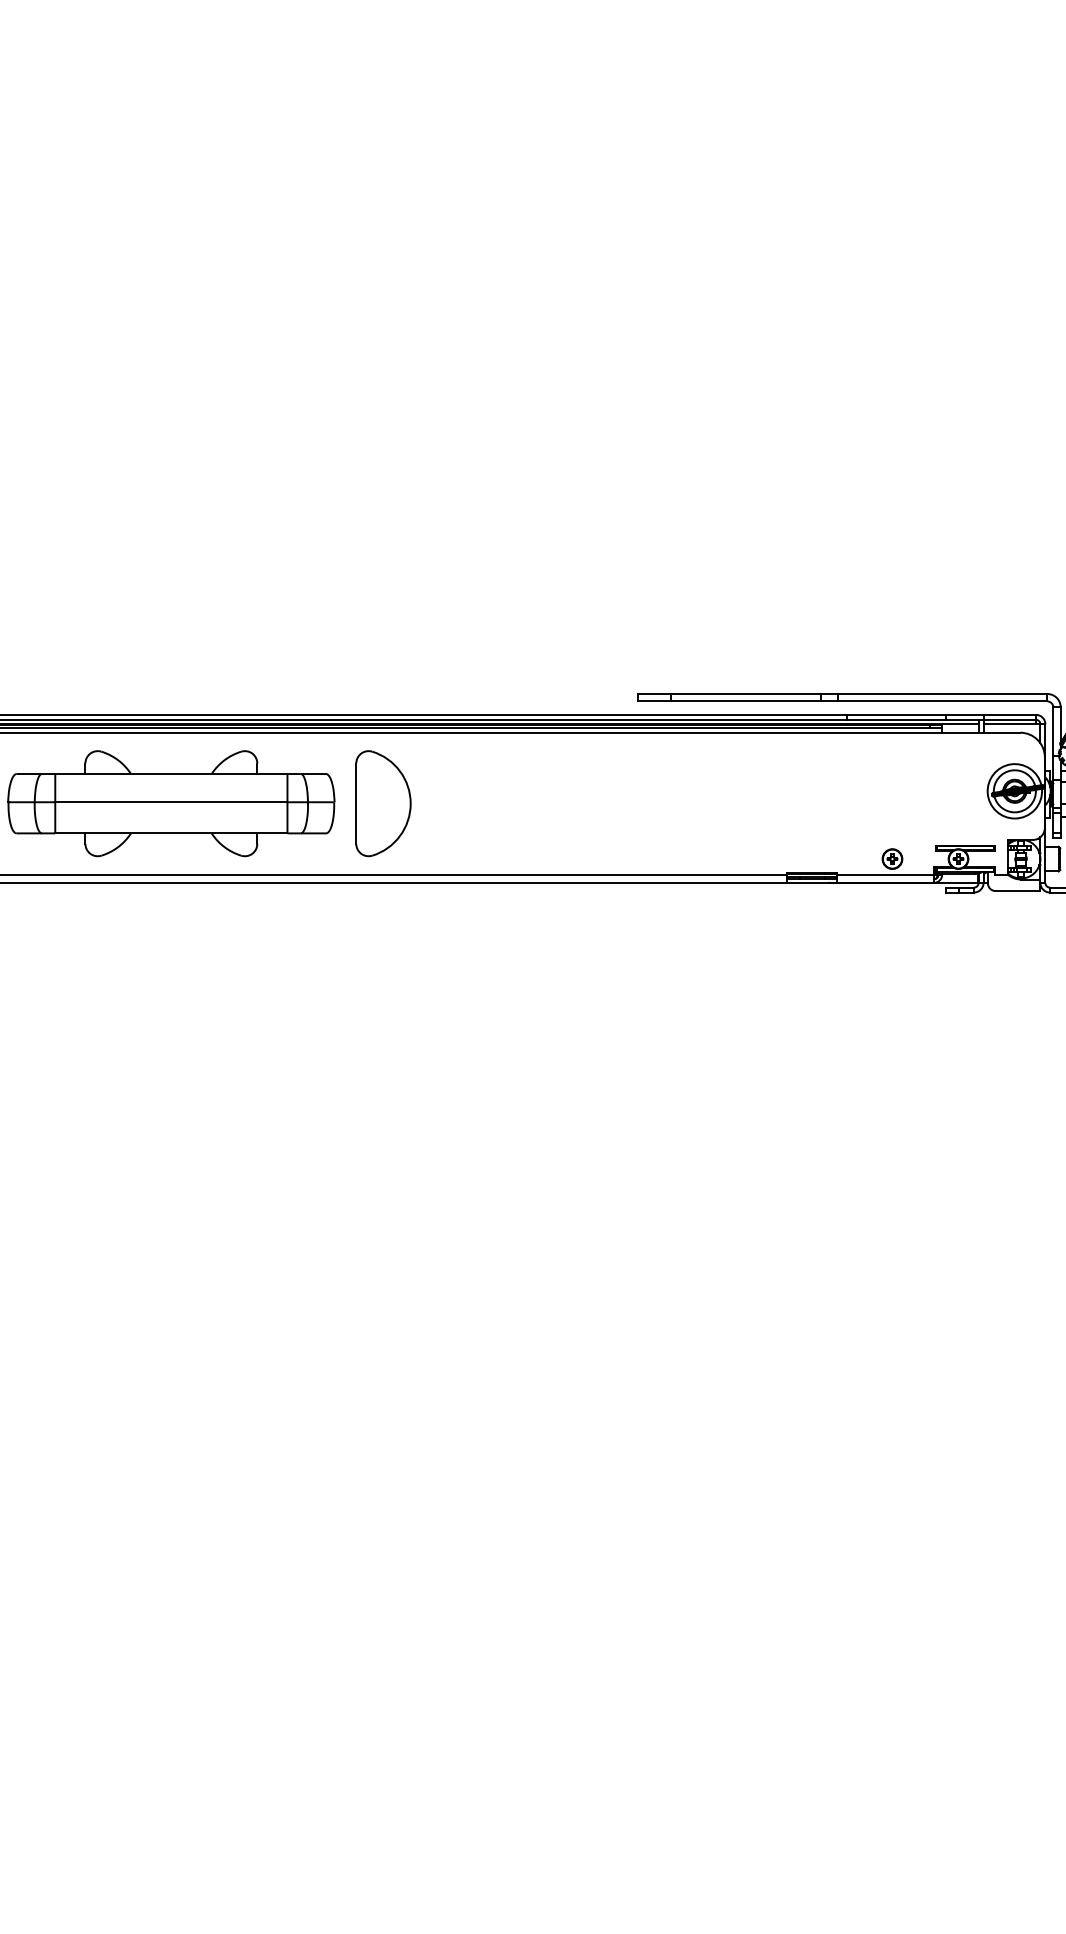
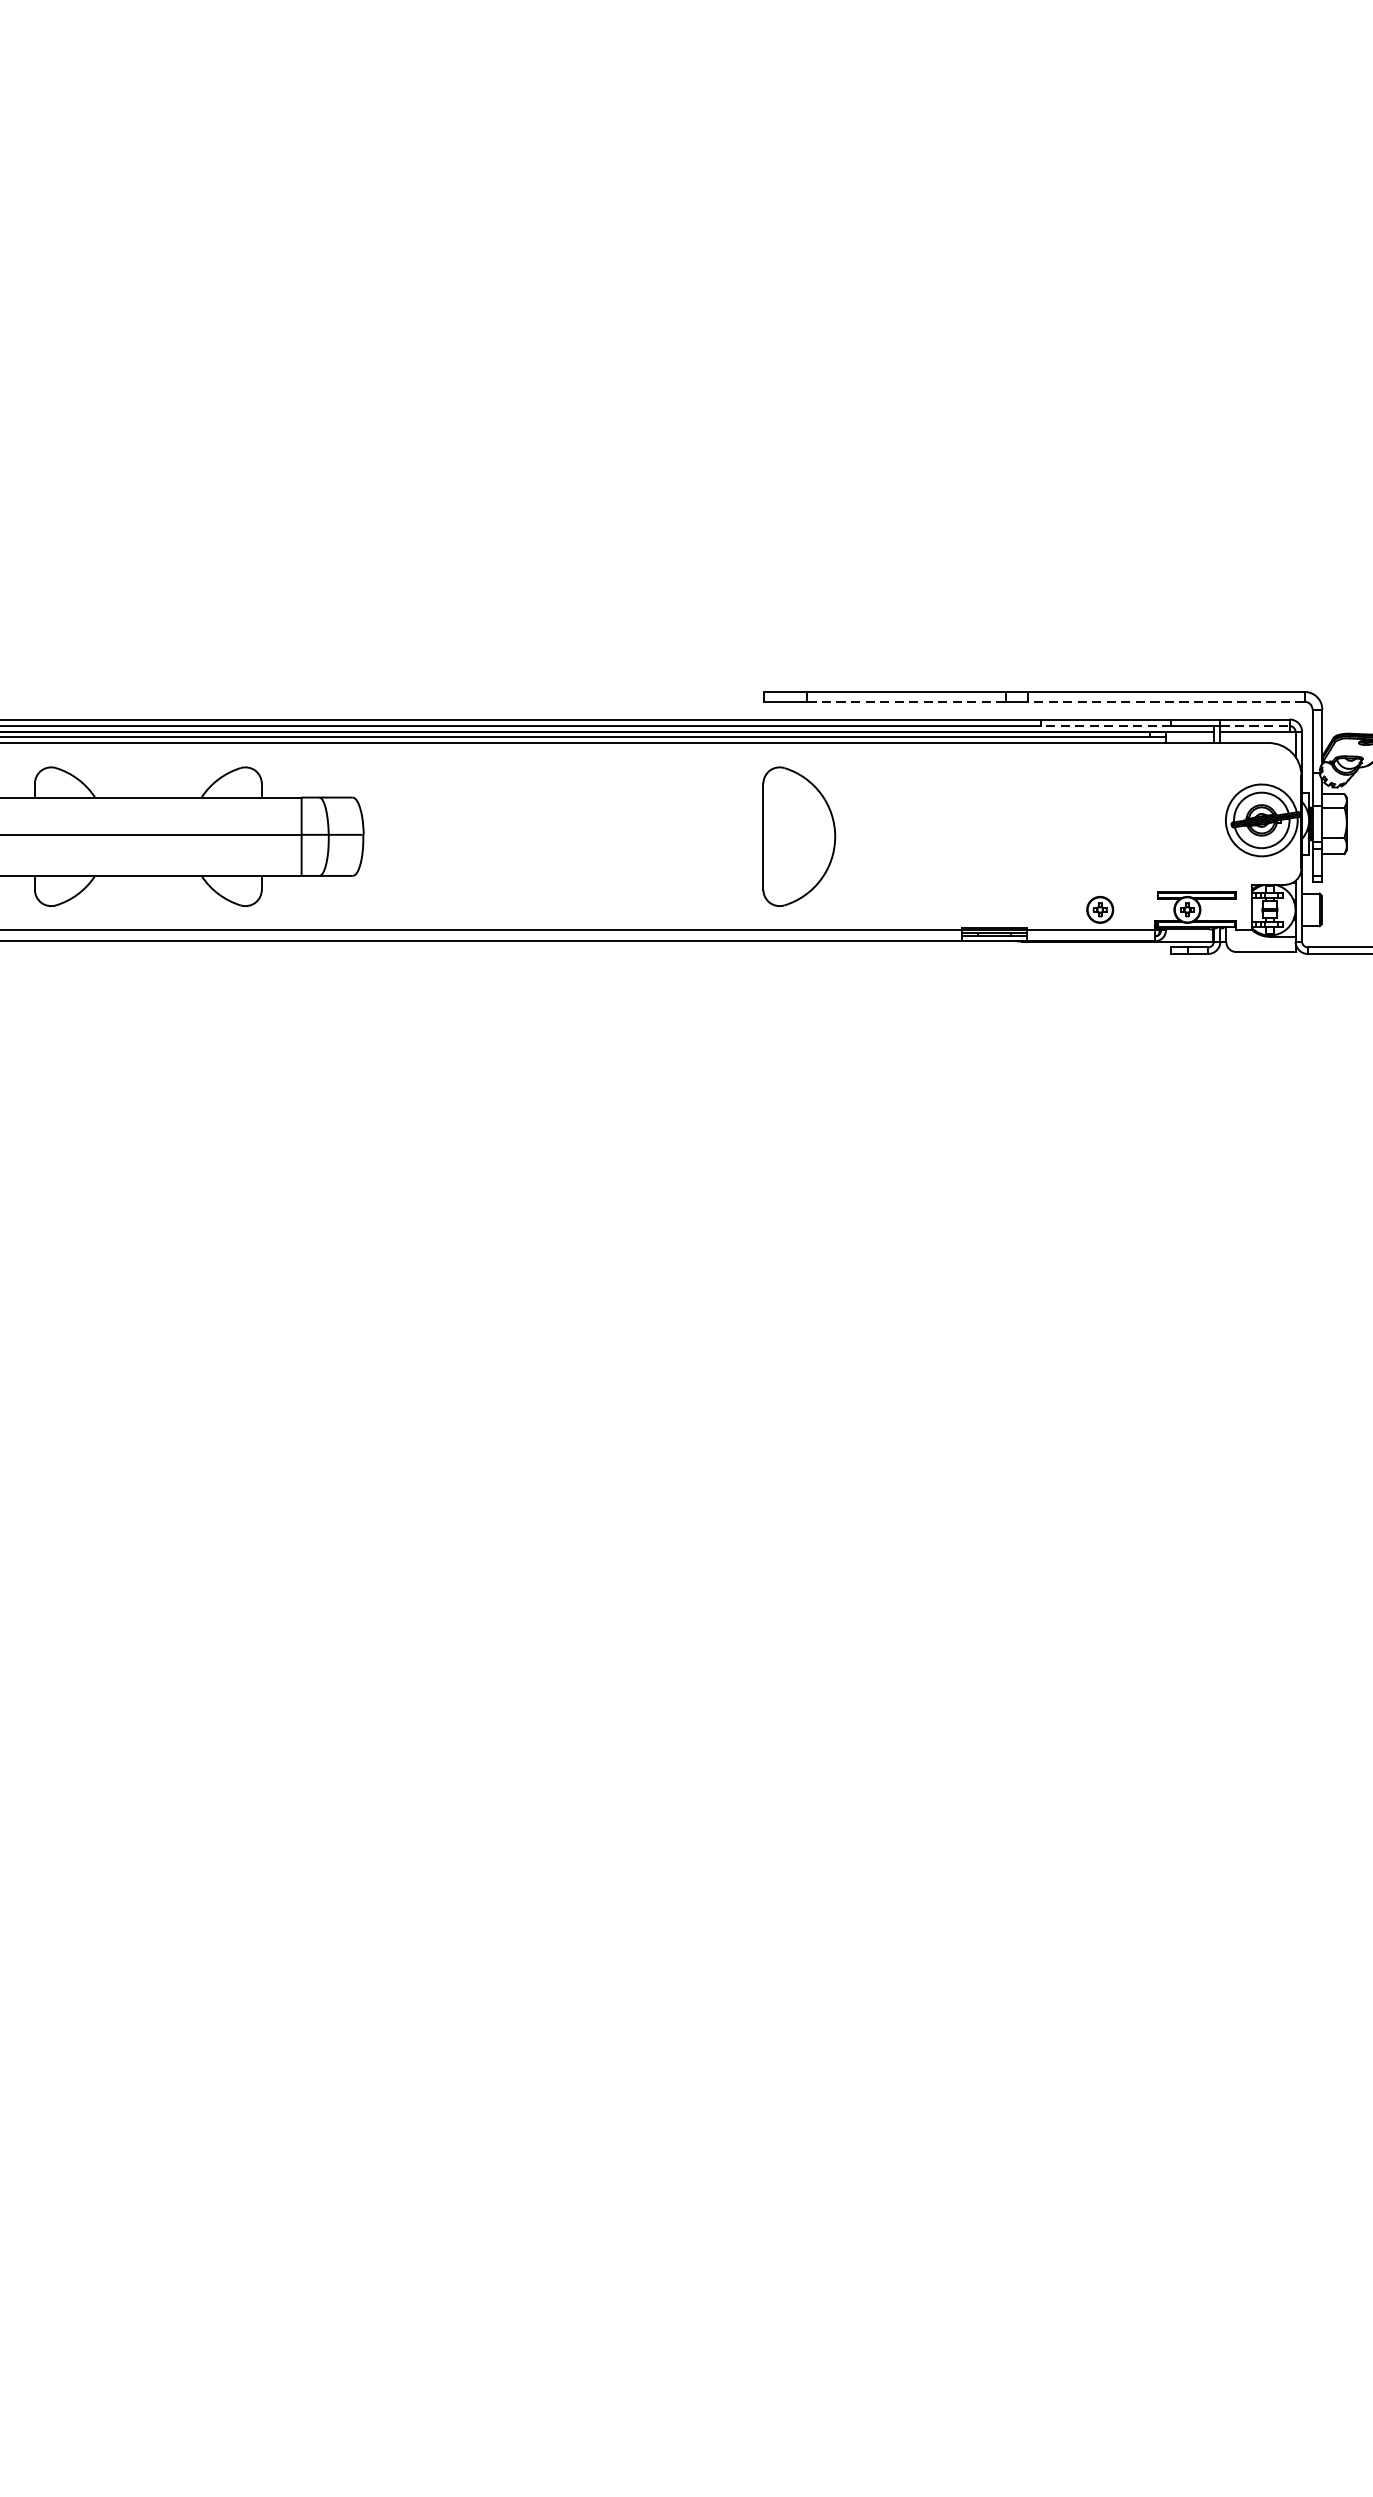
line: (746, 701) -> (907, 701), solid -> dashed
line: (942, 701) -> (1166, 701), solid -> dashed
line: (896, 719) -> (1105, 725), solid -> dashed
line: (1010, 719) -> (1256, 725), solid -> dashed
part: (383, 803) -> (799, 836), moved

